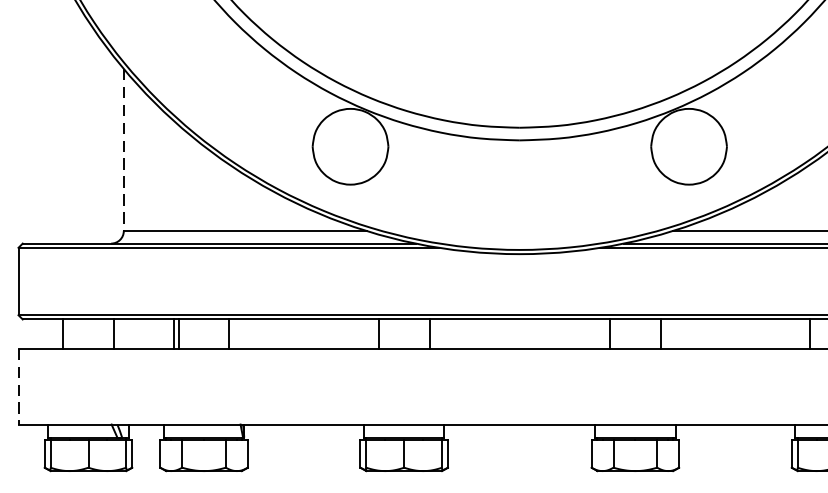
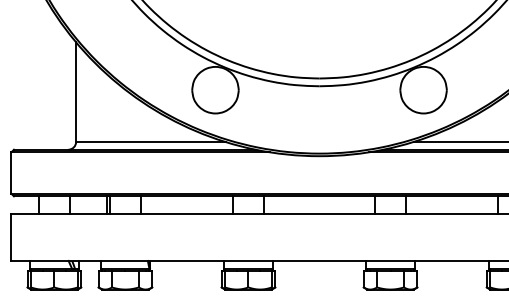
line: (124, 150) -> (76, 92), dashed -> solid
line: (18, 388) -> (11, 238), dashed -> solid

